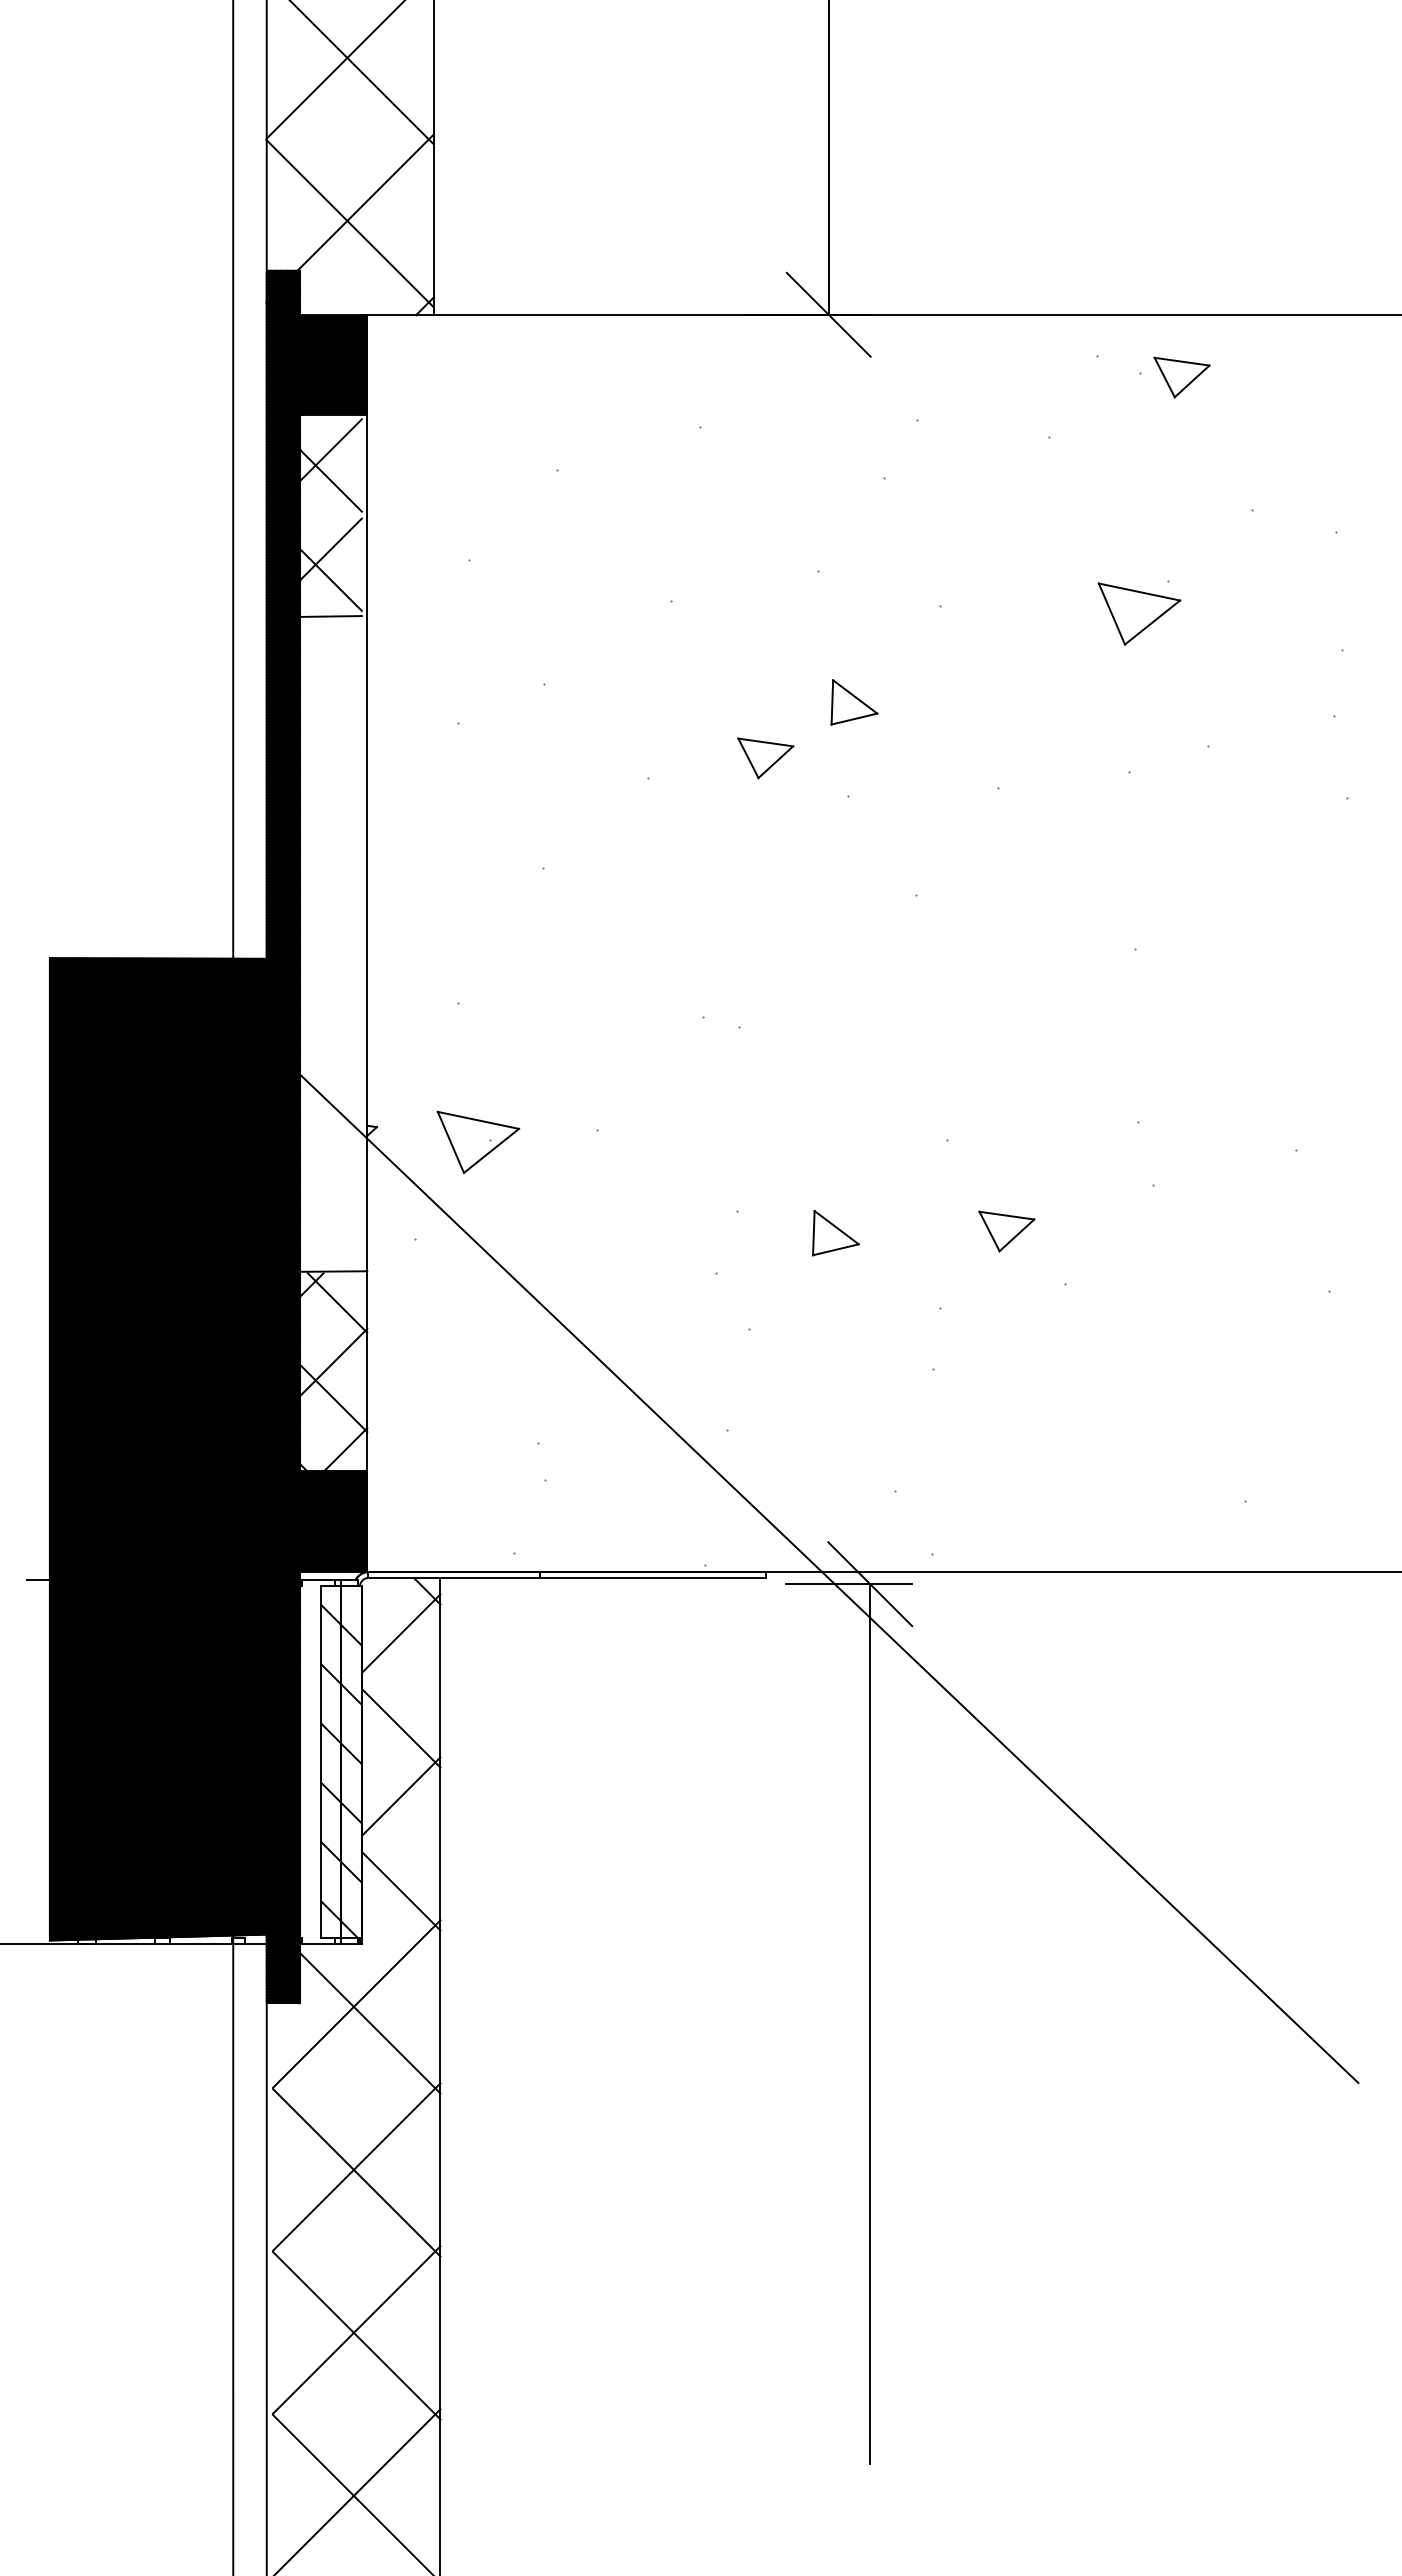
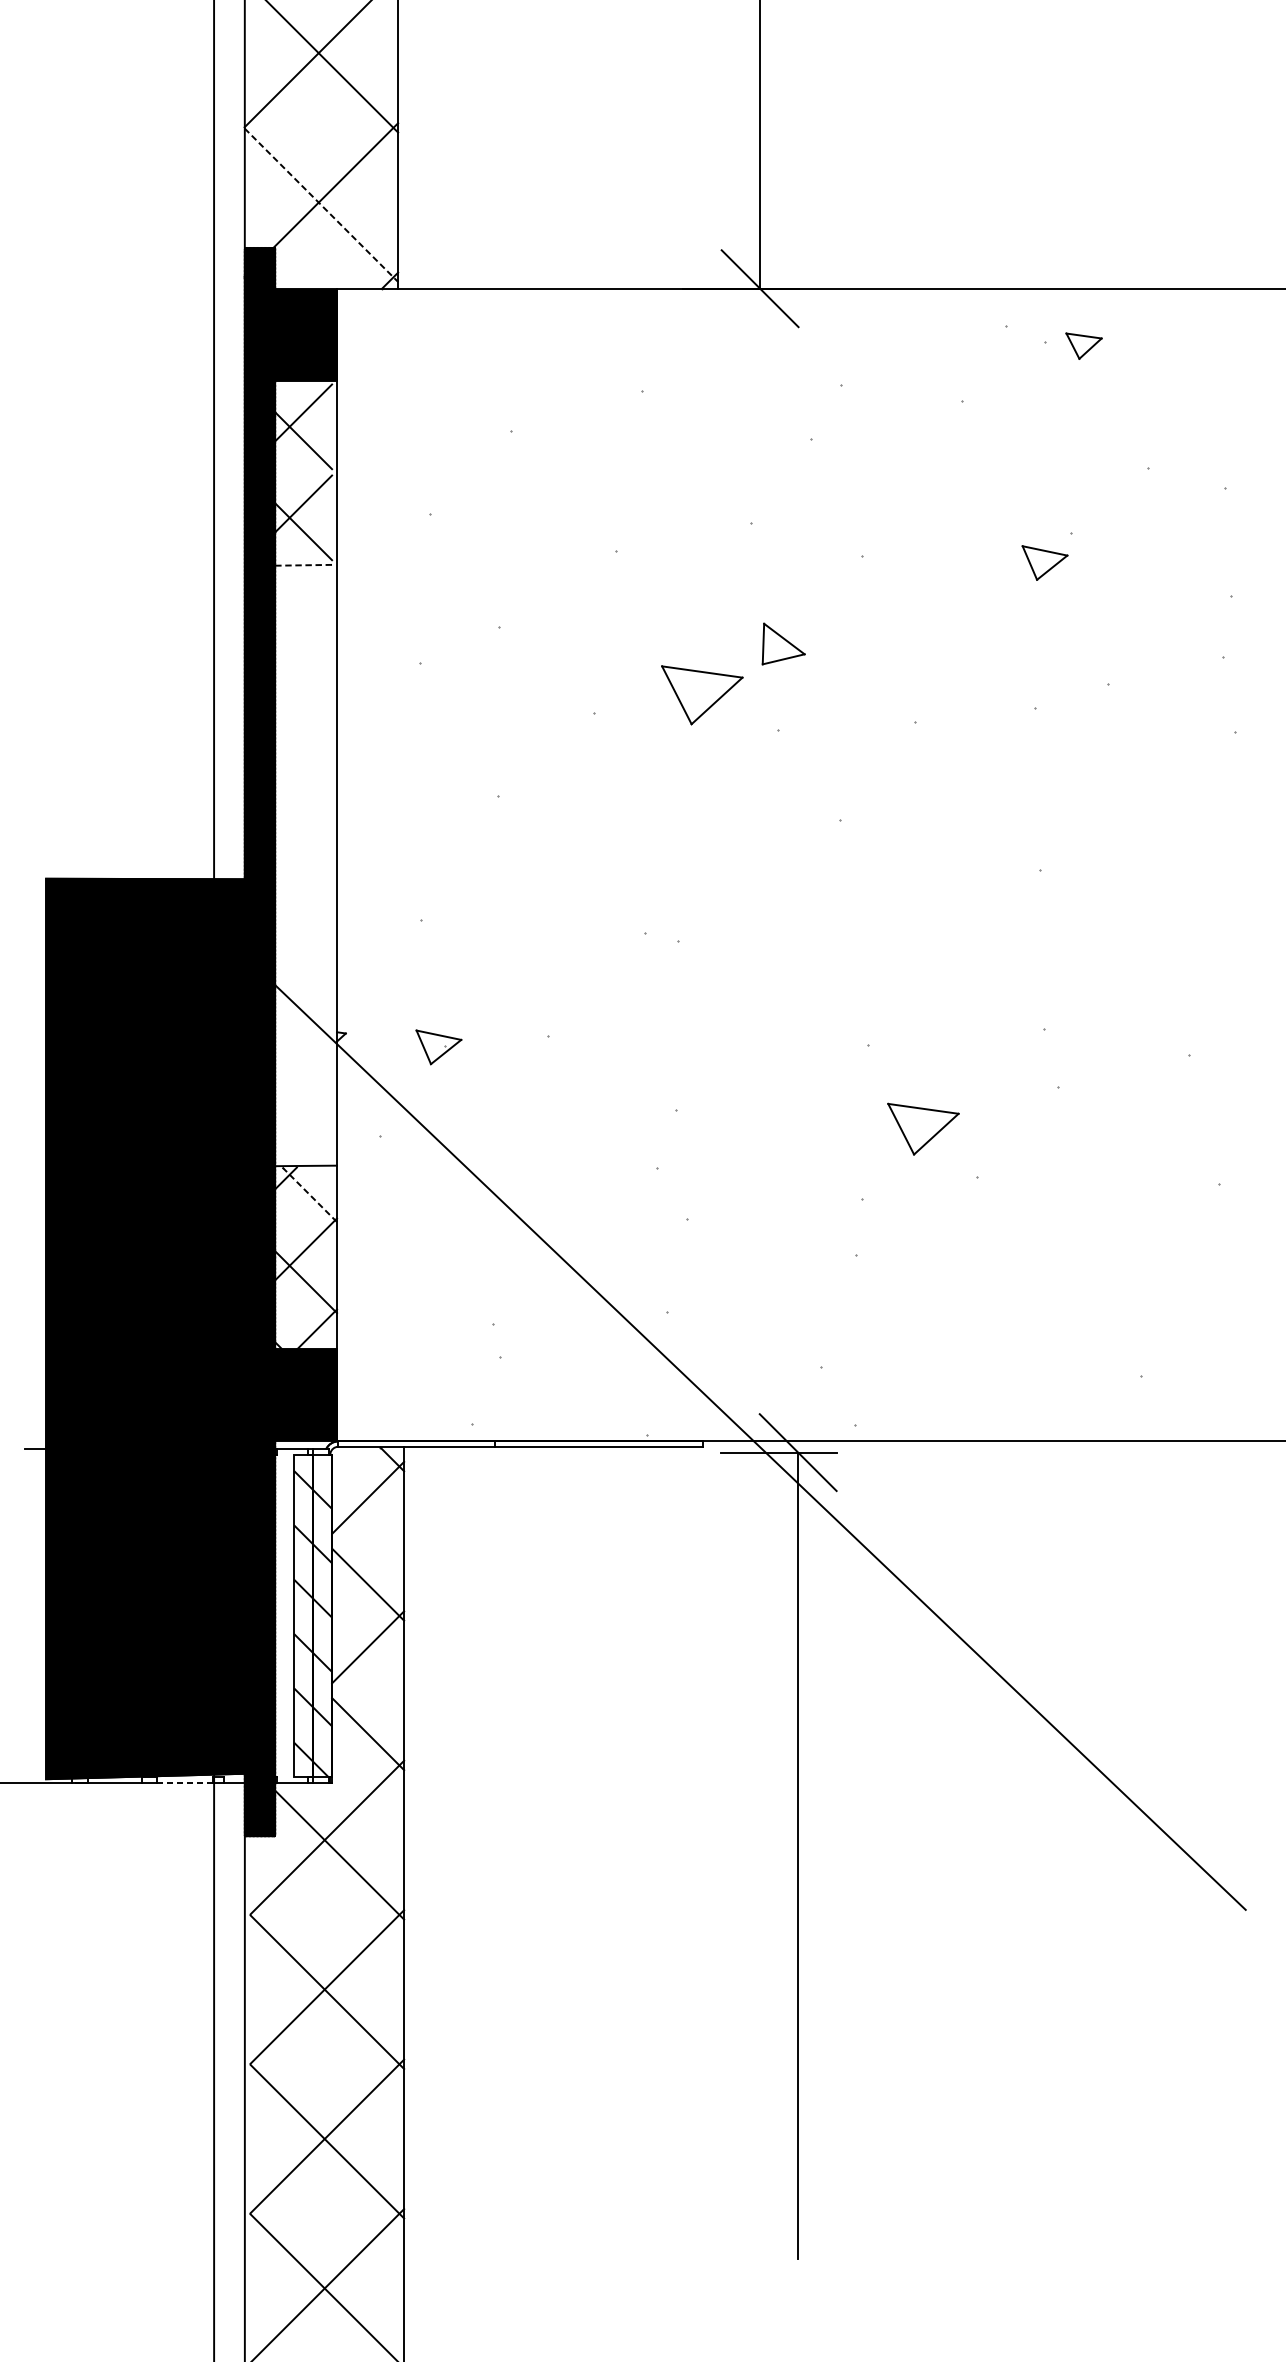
line: (350, 224) -> (321, 205), solid -> dashed
part: (1181, 377) -> (1083, 346), size x0.7
part: (1139, 613) -> (1045, 562), size x0.6
line: (331, 616) -> (304, 565), solid -> dashed
part: (765, 758) -> (702, 695), size x1.6
part: (478, 1141) -> (438, 1046), size x0.6
part: (1006, 1231) -> (923, 1129), size x1.4
part: (835, 1233) -> (766, 1131), removed
line: (337, 1303) -> (309, 1195), solid -> dashed
line: (200, 1944) -> (184, 1782), solid -> dashed

